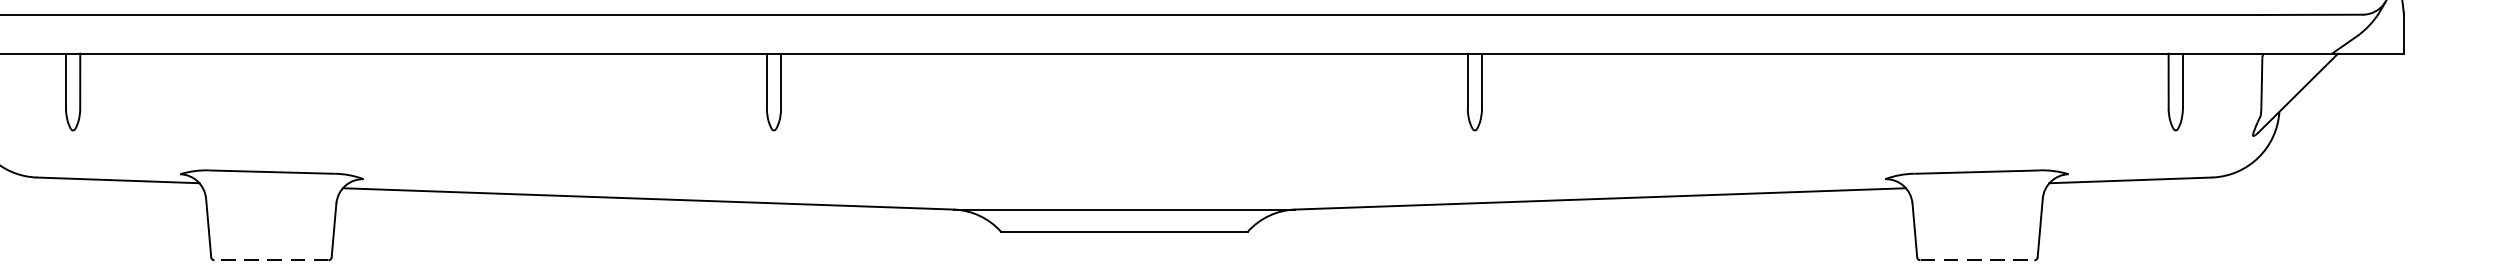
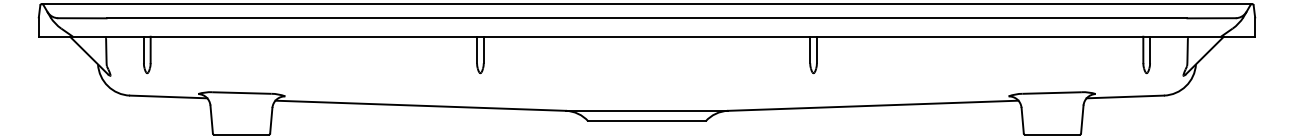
line: (271, 259) -> (241, 134), dashed -> solid
line: (1977, 259) -> (1052, 134), dashed -> solid

